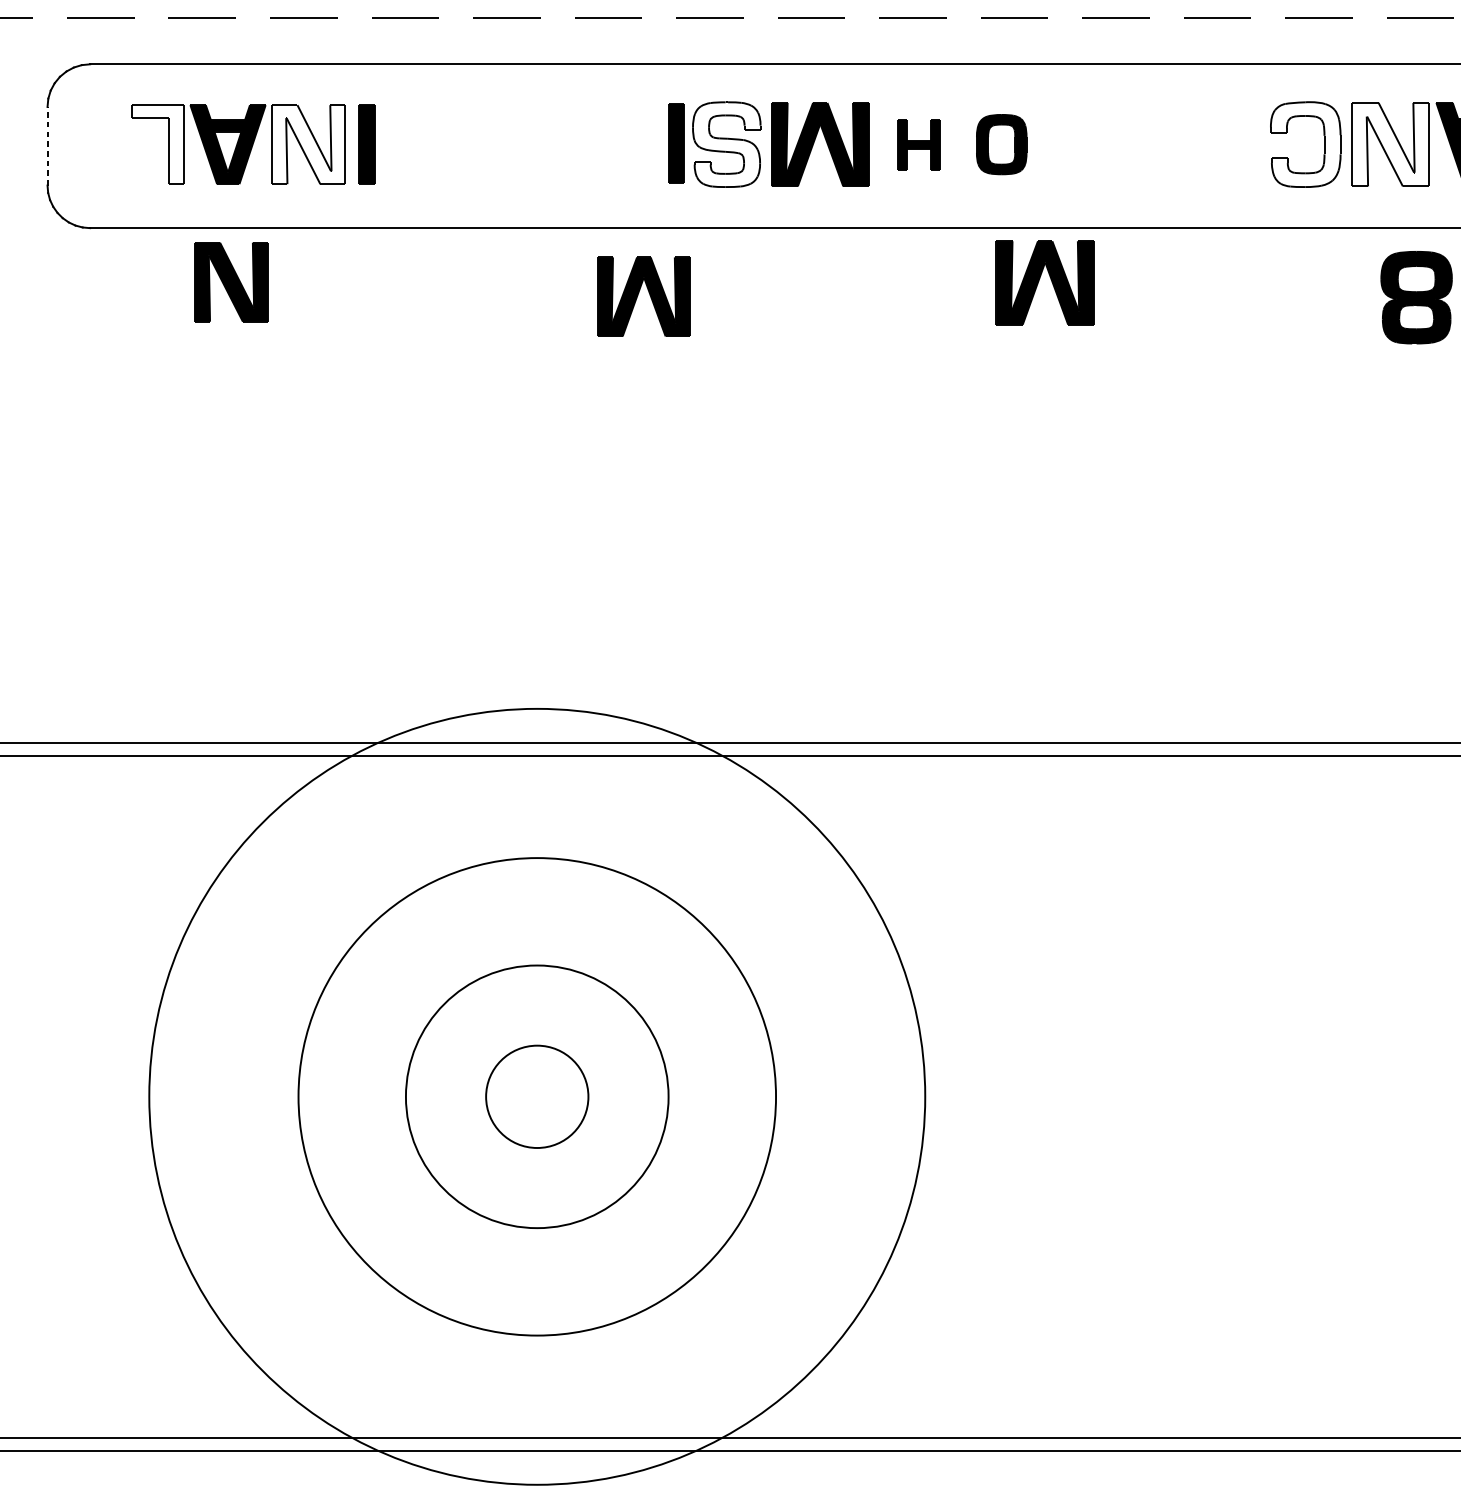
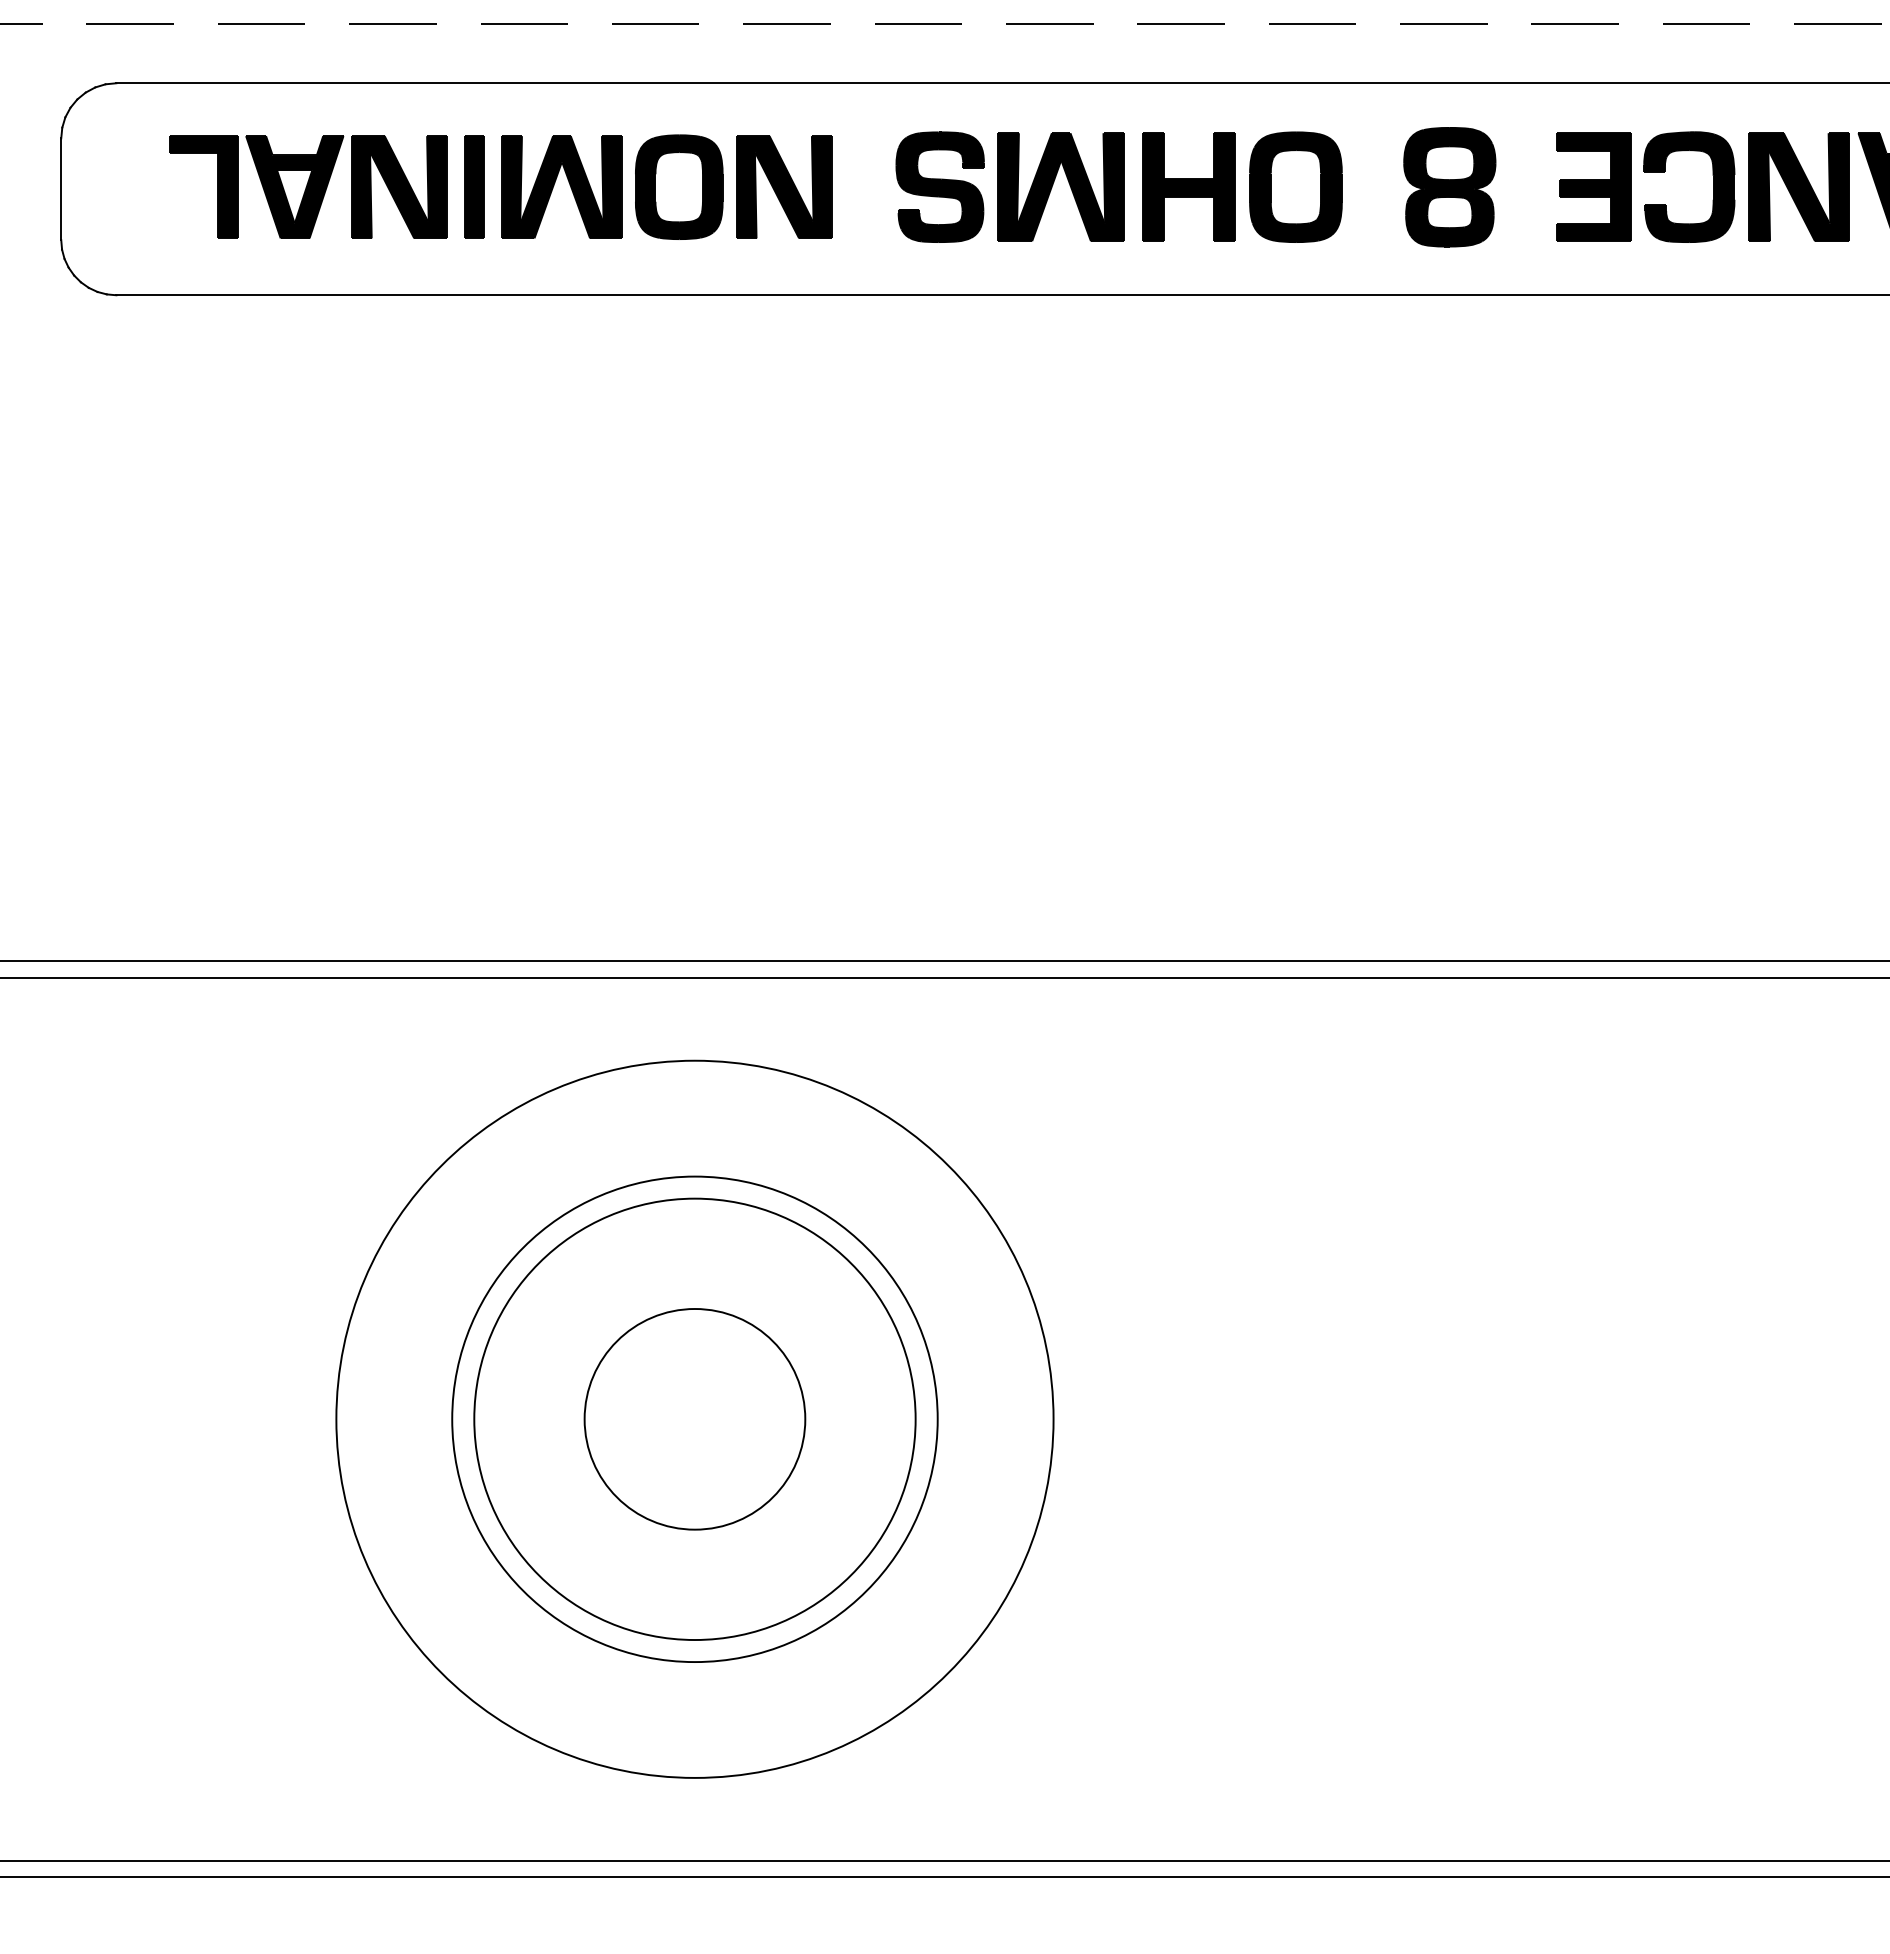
part: (676, 142) -> (875, 184), removed
fill: (157, 144) -> (203, 187), added
fill: (308, 144) -> (399, 187), added
part: (525, 144) -> (679, 186), added
fill: (726, 144) -> (939, 187), added
part: (918, 144) -> (1188, 186), size x1.67
part: (1001, 144) -> (1295, 186), size x1.43
part: (1231, 144) -> (1593, 186), added
fill: (1305, 144) -> (1689, 187), added
fill: (1390, 144) -> (1799, 187), added
line: (47, 146) -> (61, 189), dashed -> solid
part: (231, 281) -> (784, 186), moved
part: (1039, 281) -> (1344, 364), removed
part: (638, 294) -> (555, 183), moved
part: (1416, 297) -> (1449, 187), moved
circle: (536, 1096) -> (694, 1418), size x0.71
circle: (536, 1096) -> (694, 1419), size x0.71
circle: (536, 1096) -> (694, 1419), size x1.43
circle: (536, 1096) -> (694, 1419), size x1.67

